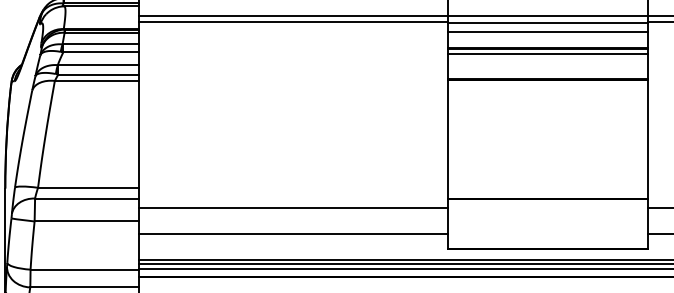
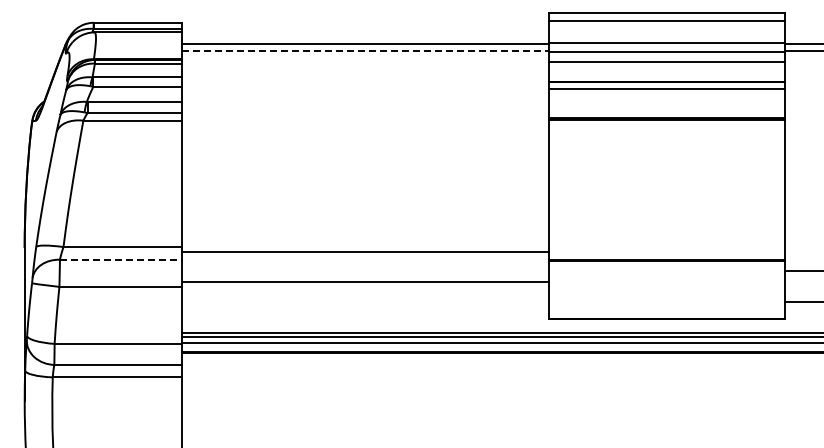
line: (294, 21) -> (366, 50), solid -> dashed
line: (87, 198) -> (121, 259), solid -> dashed
line: (293, 207) -> (365, 251), moved
line: (293, 234) -> (365, 282), moved

